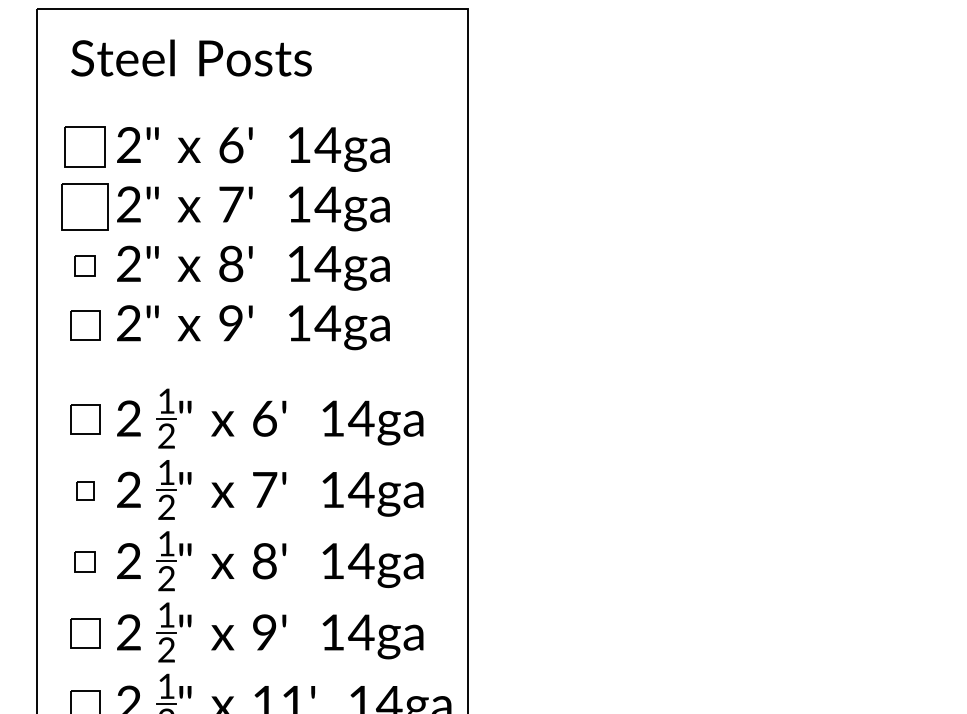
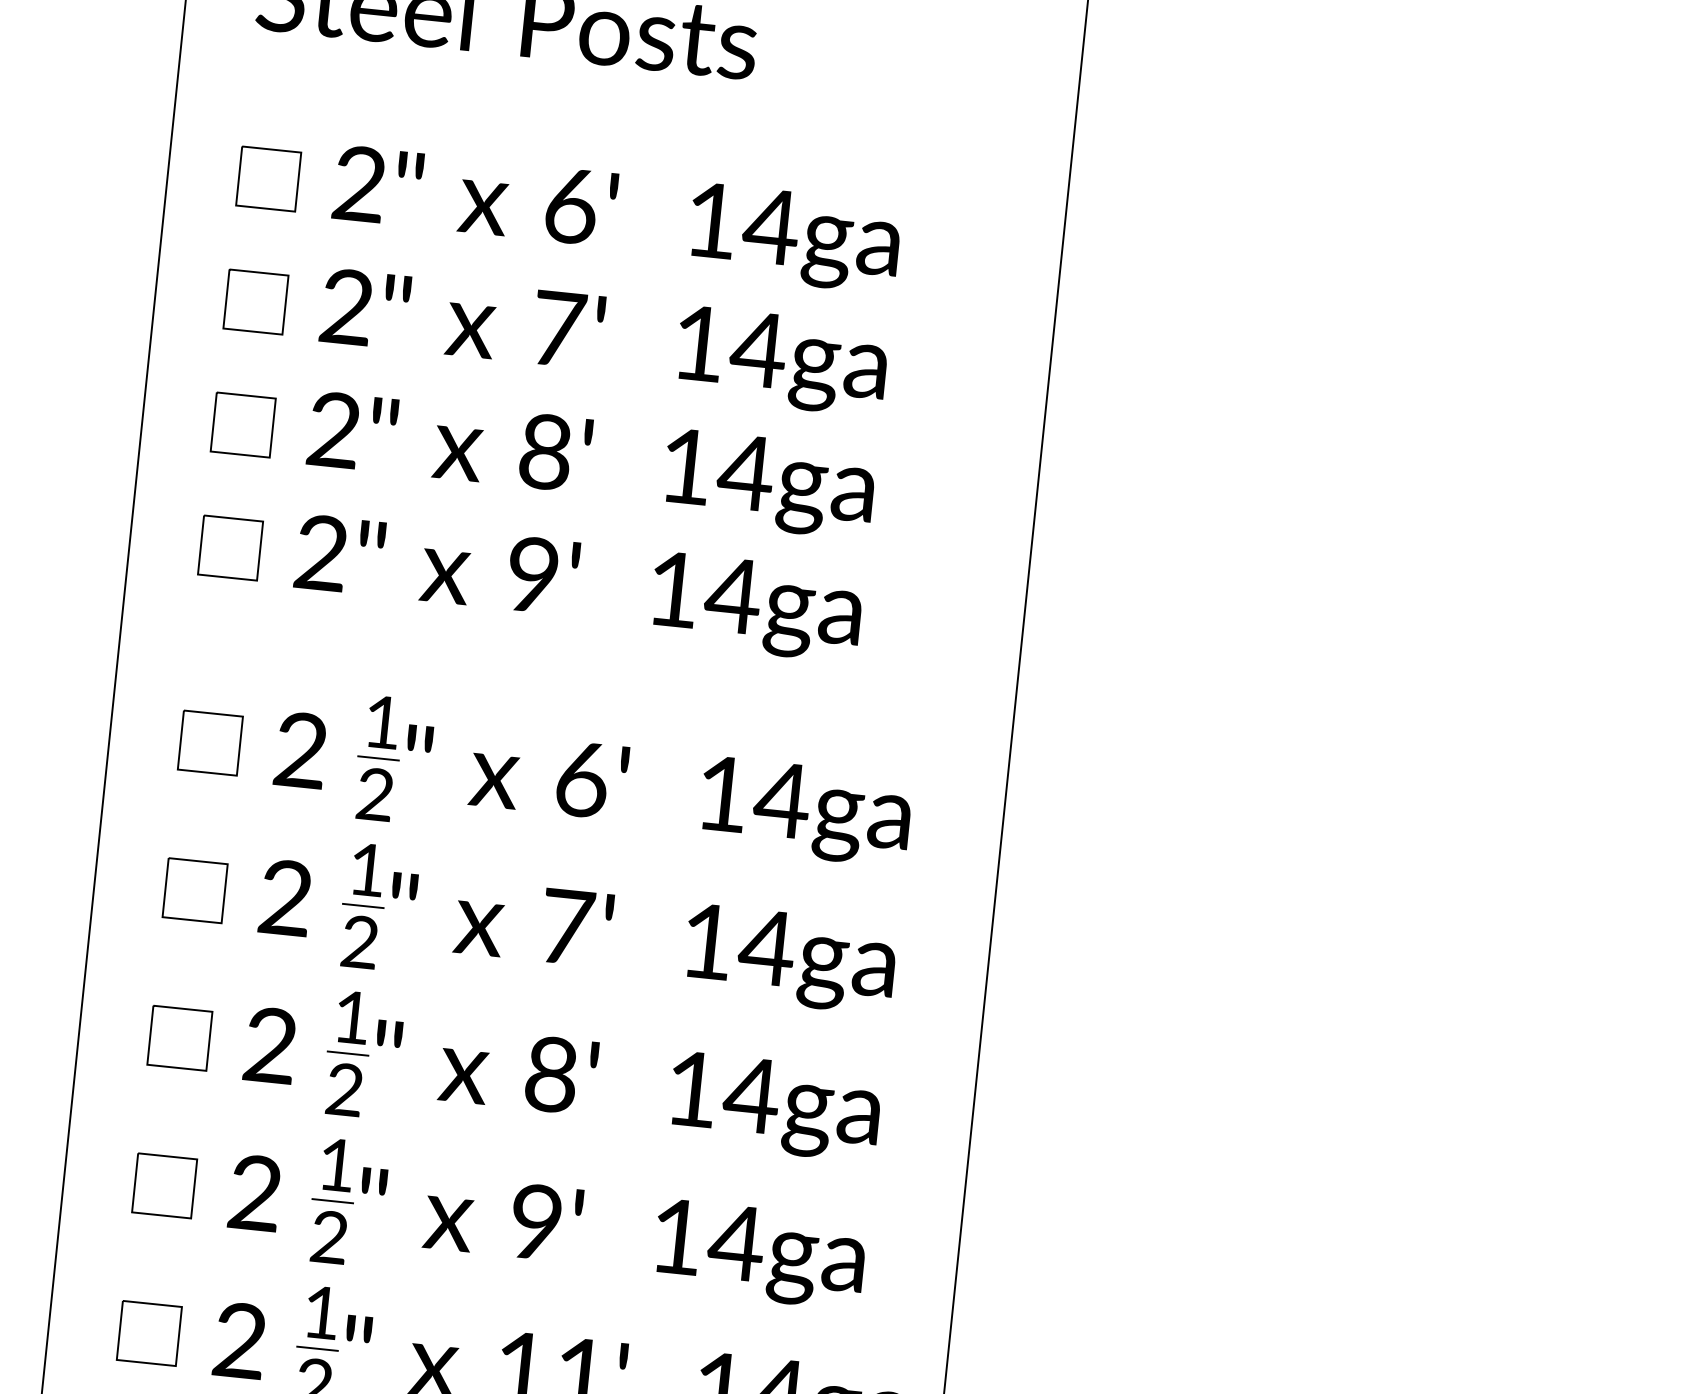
part: (85, 146) -> (269, 177), size x0.71
part: (85, 206) -> (256, 301), size x0.62
part: (85, 265) -> (243, 423), size x1.43
part: (85, 490) -> (195, 889), size x1.67
part: (85, 561) -> (180, 1036), size x1.43

